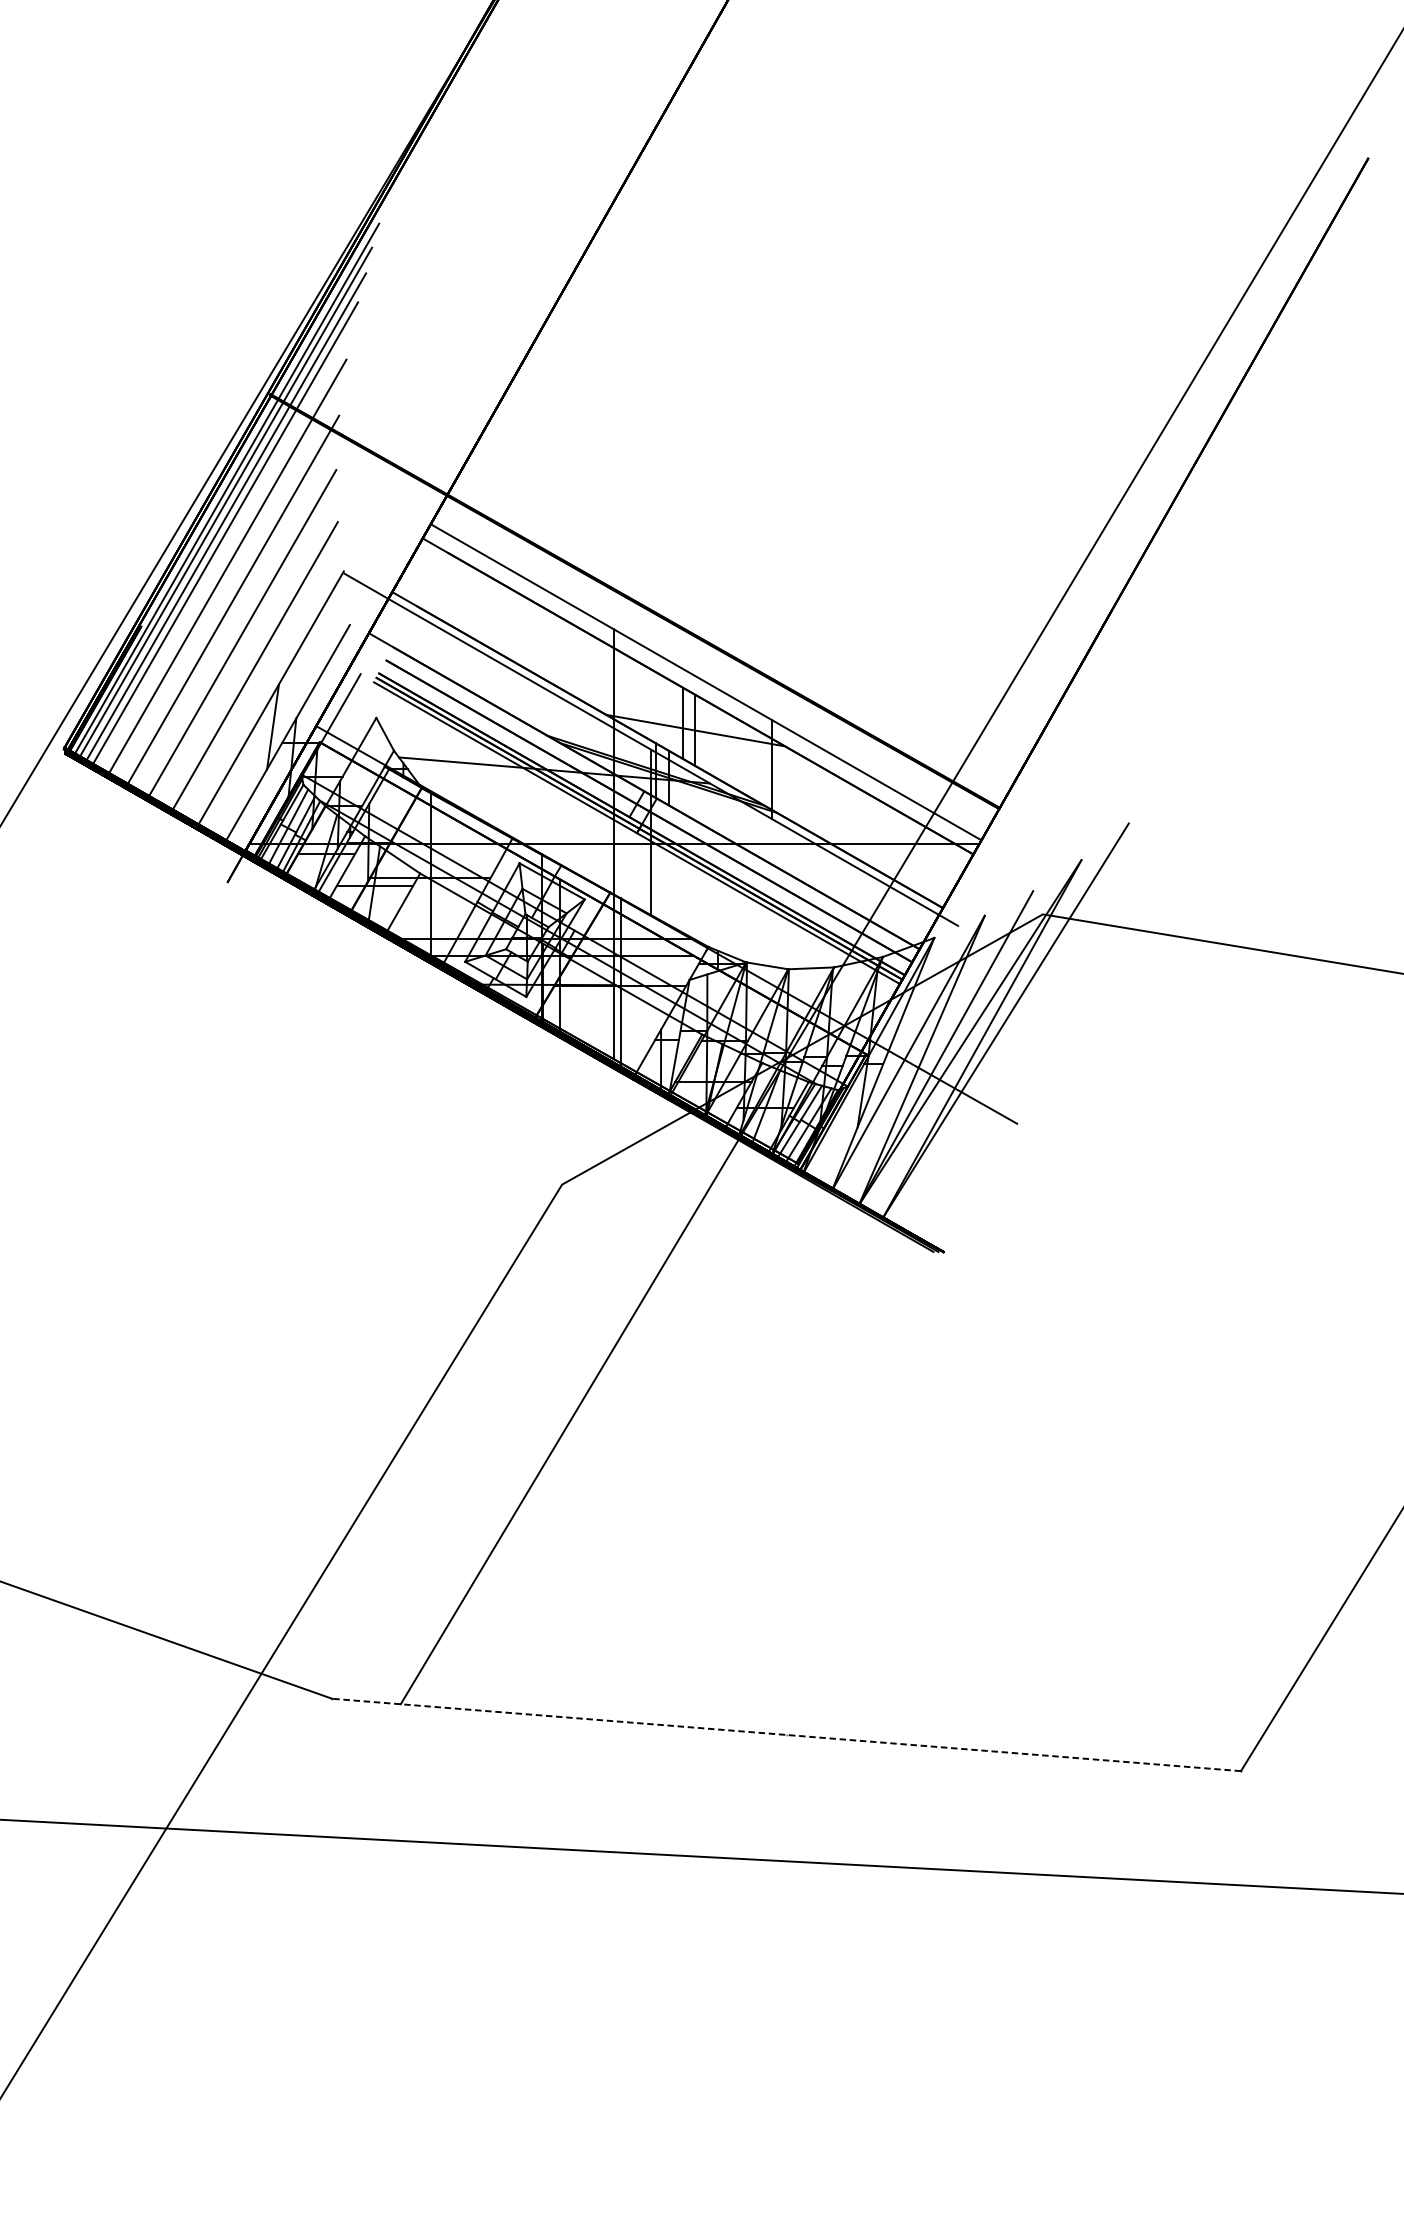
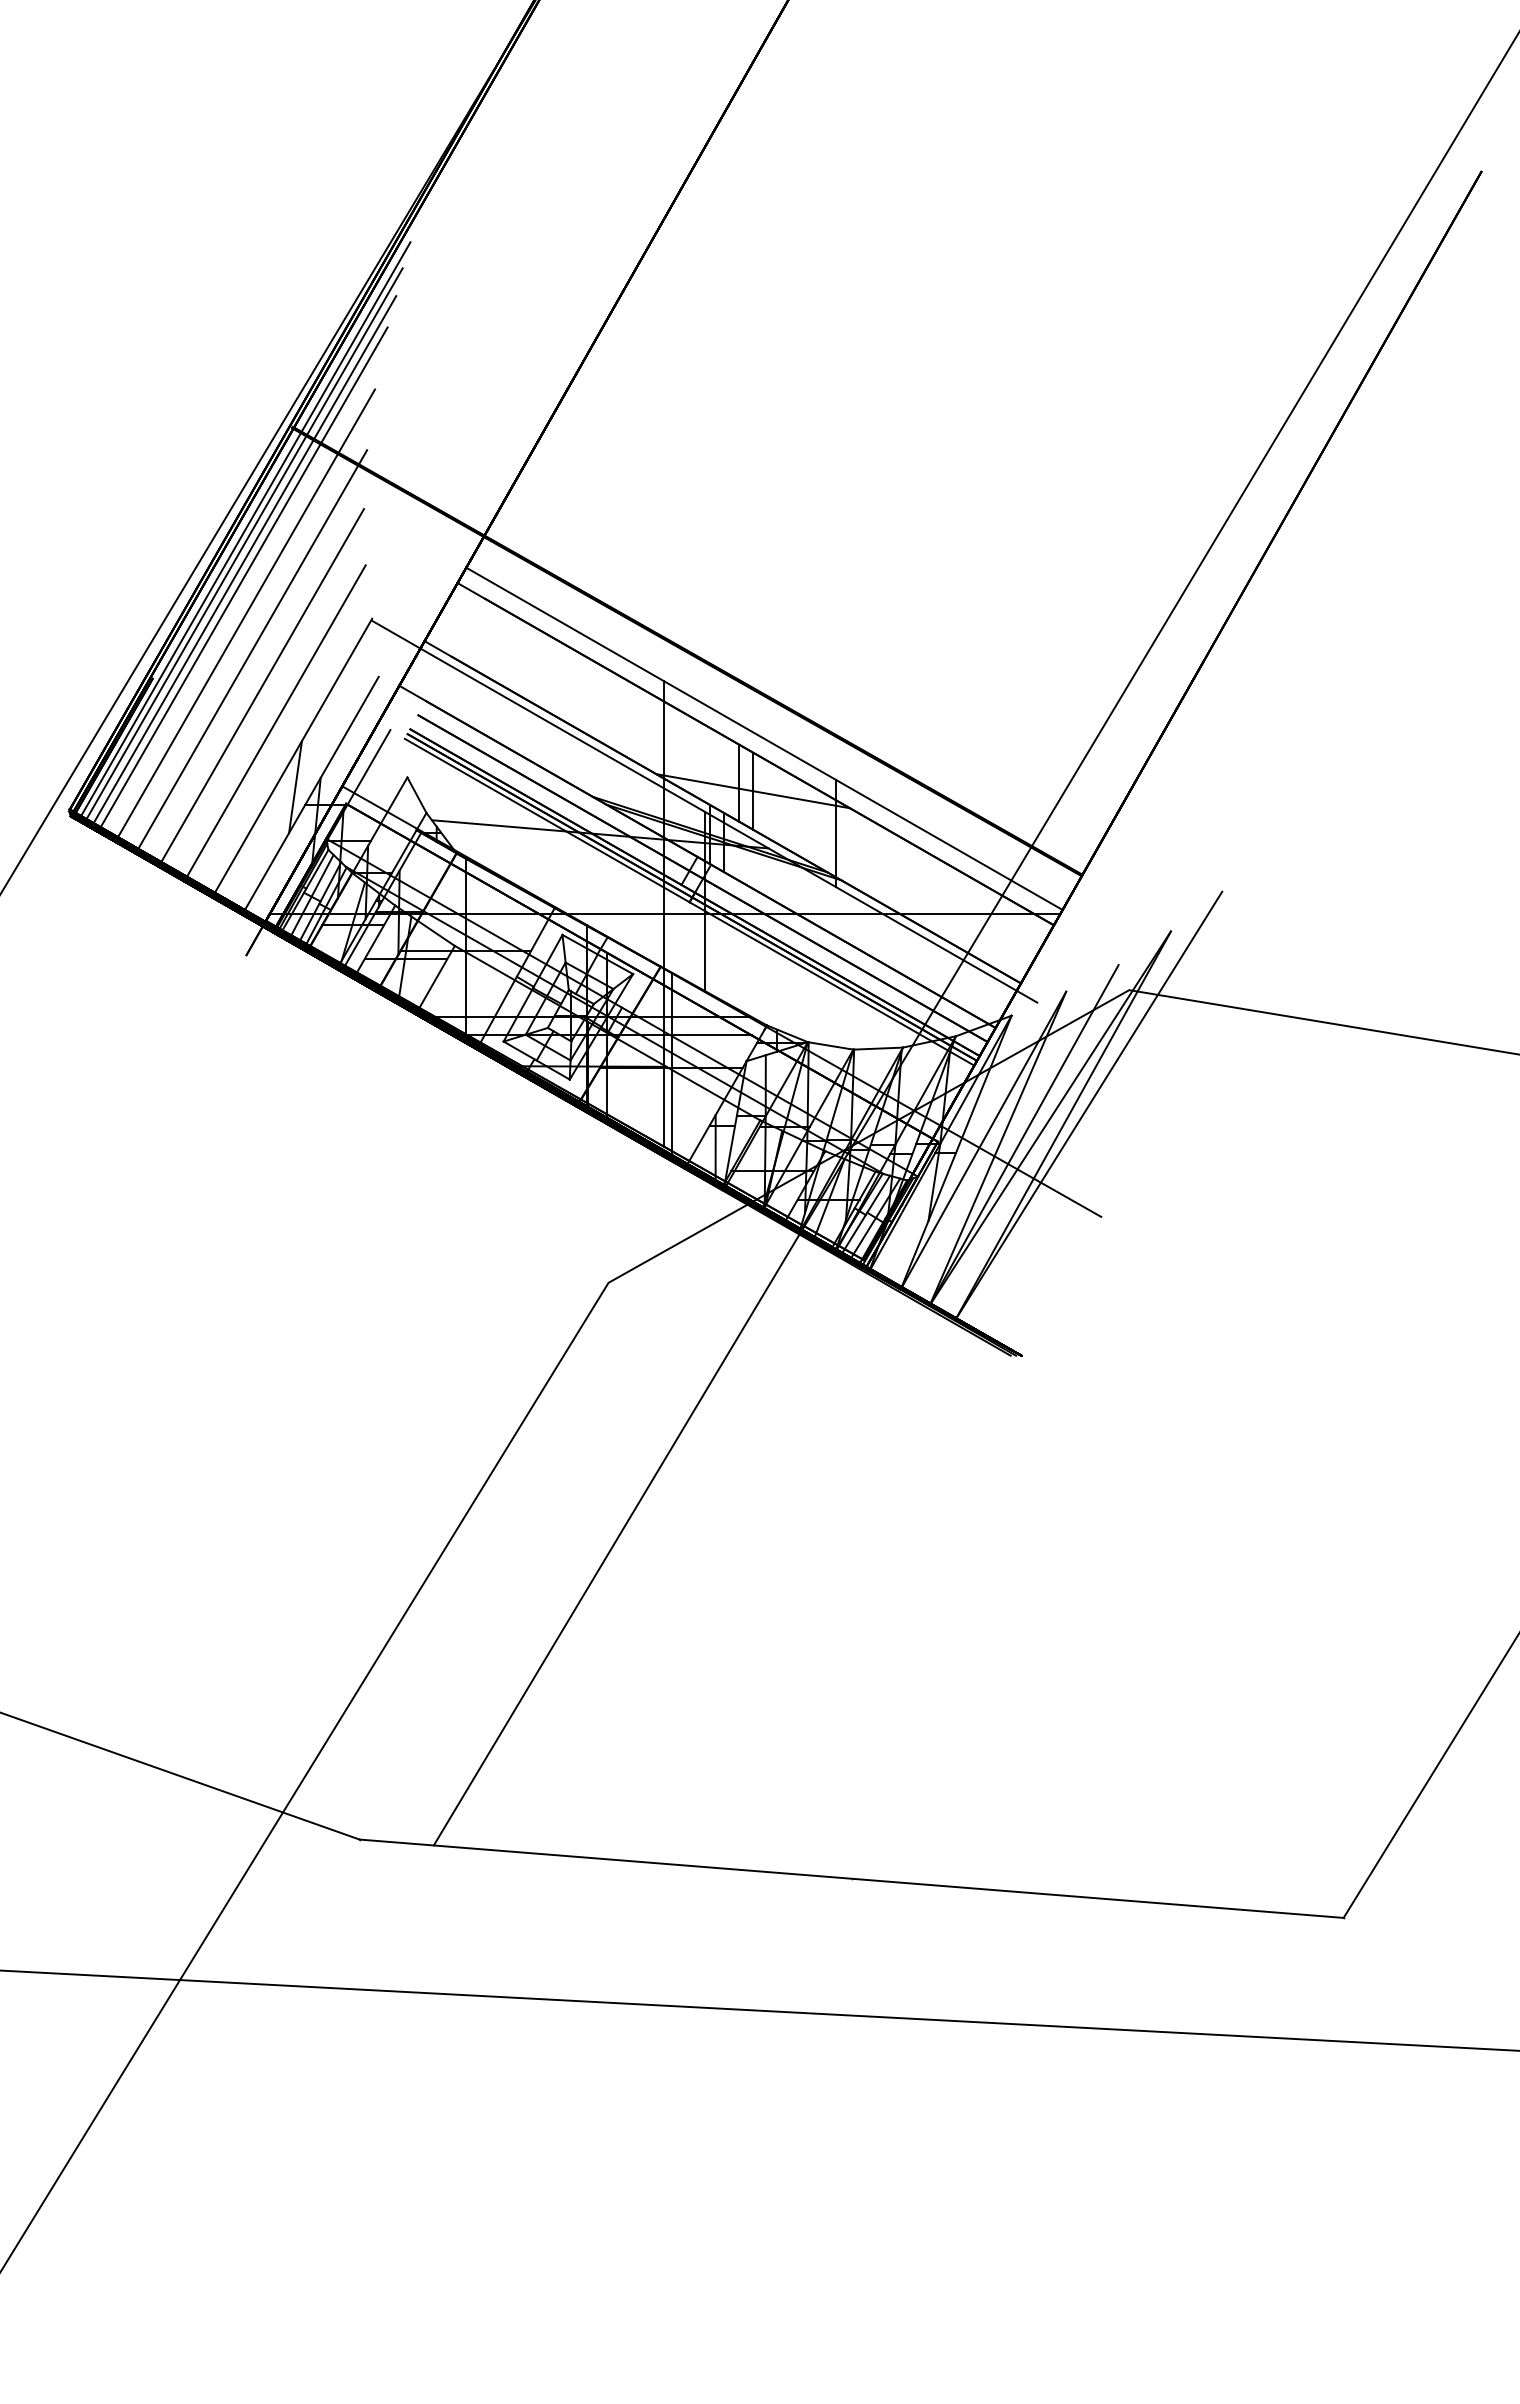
line: (786, 1734) -> (851, 1878), dashed -> solid

